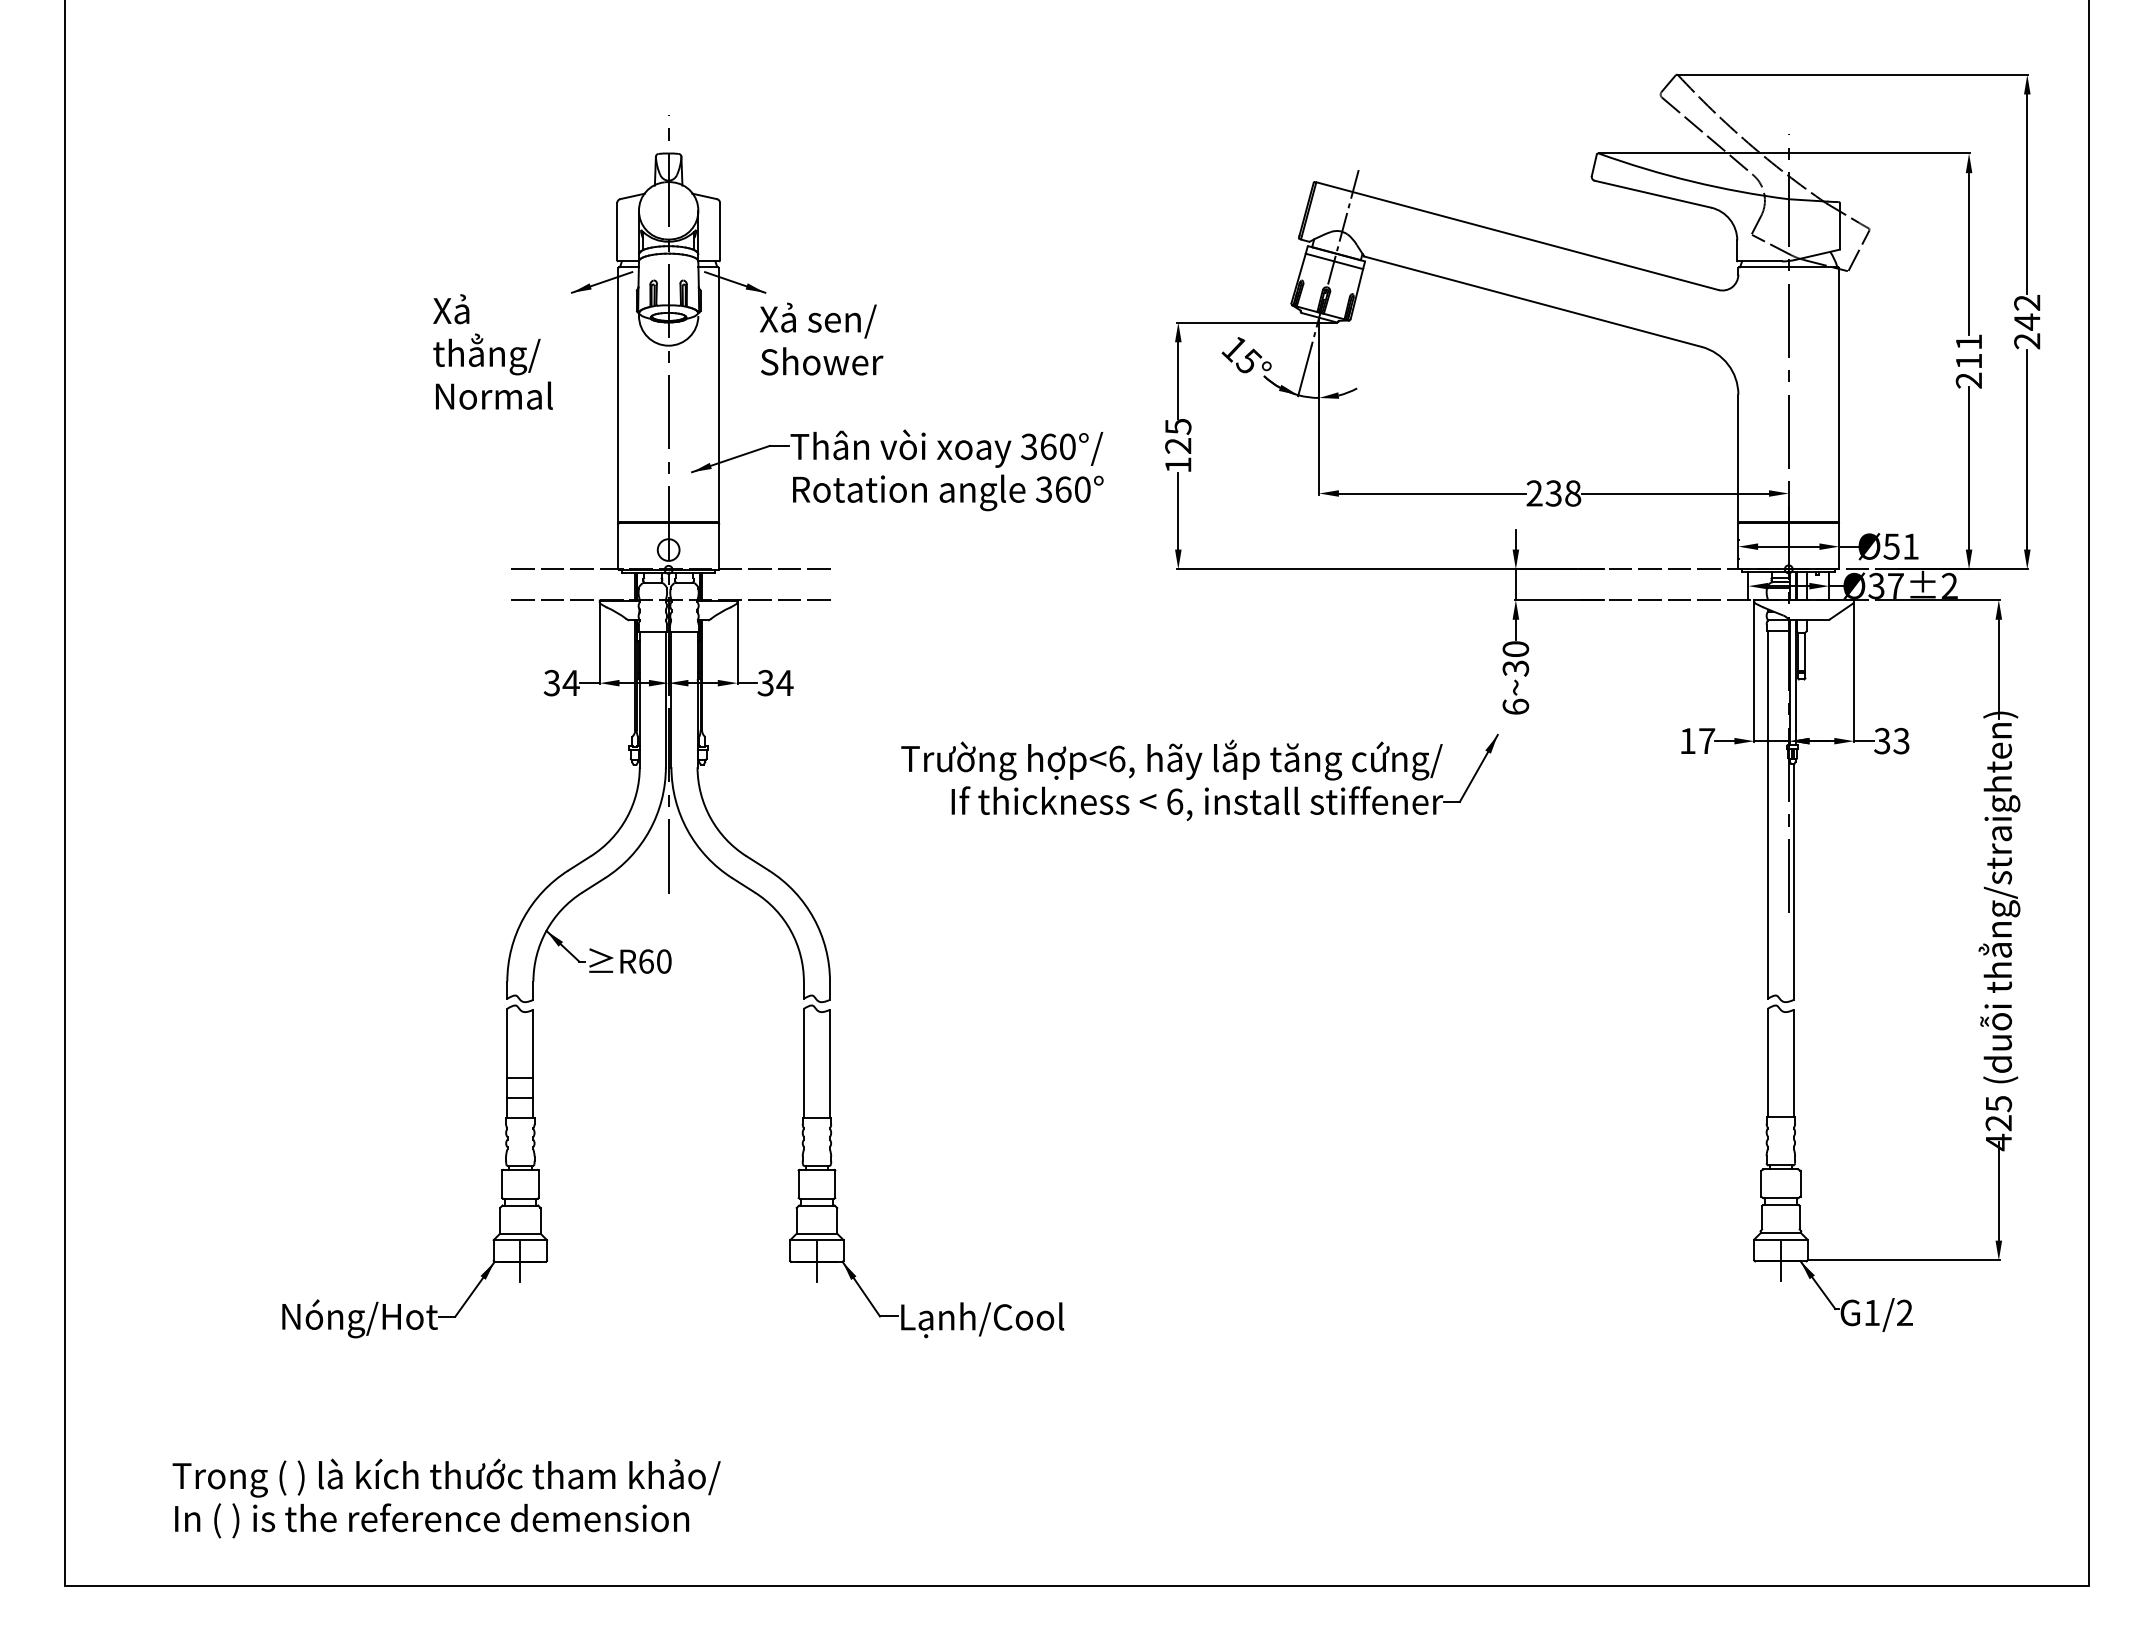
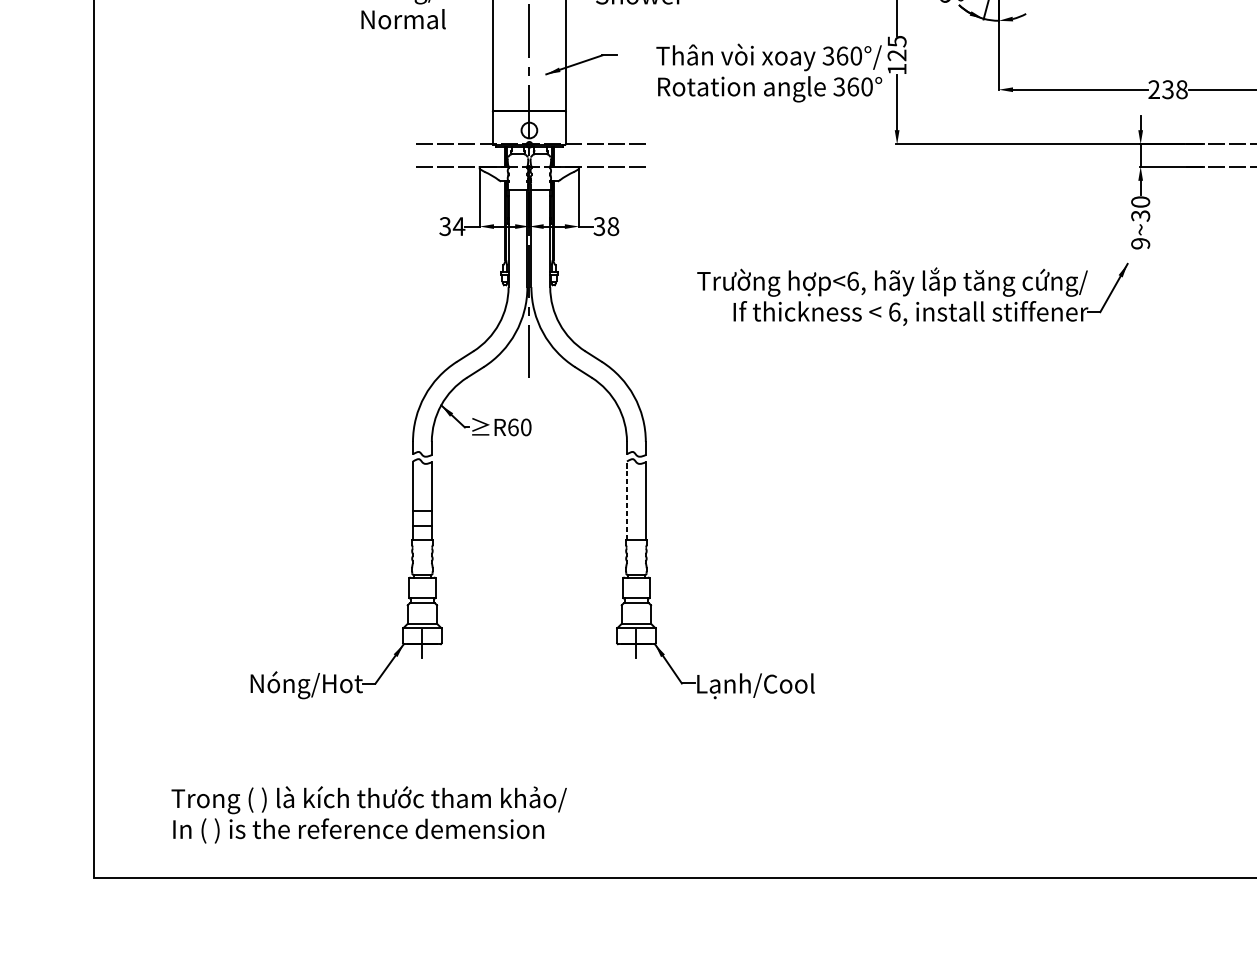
text: (946, 470) -> (768, 73), moved
text: (784, 683) -> (612, 226), 34 -> 38
text: (1515, 706) -> (1140, 243), 6~30 -> 9~30
line: (803, 1062) -> (626, 500), solid -> dashed

